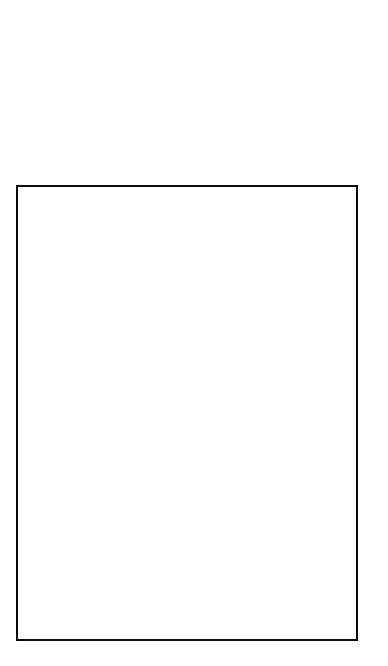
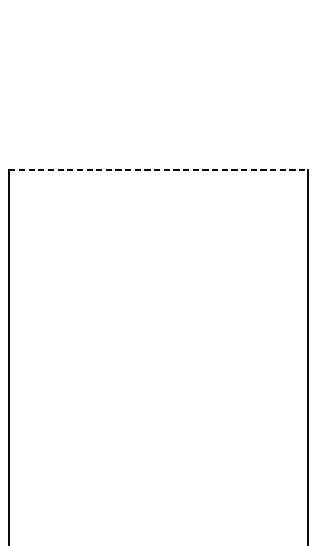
line: (187, 185) -> (158, 170), solid -> dashed

